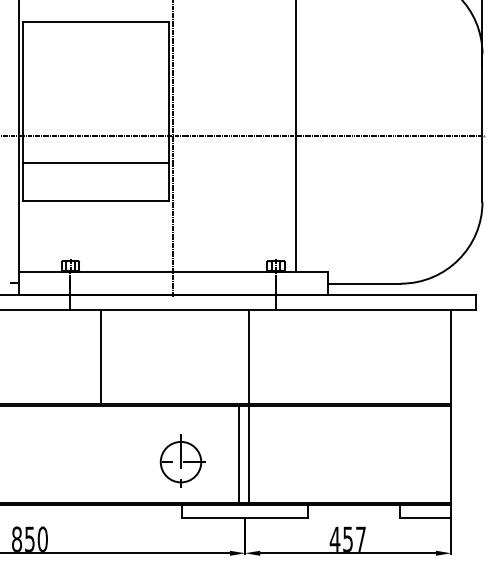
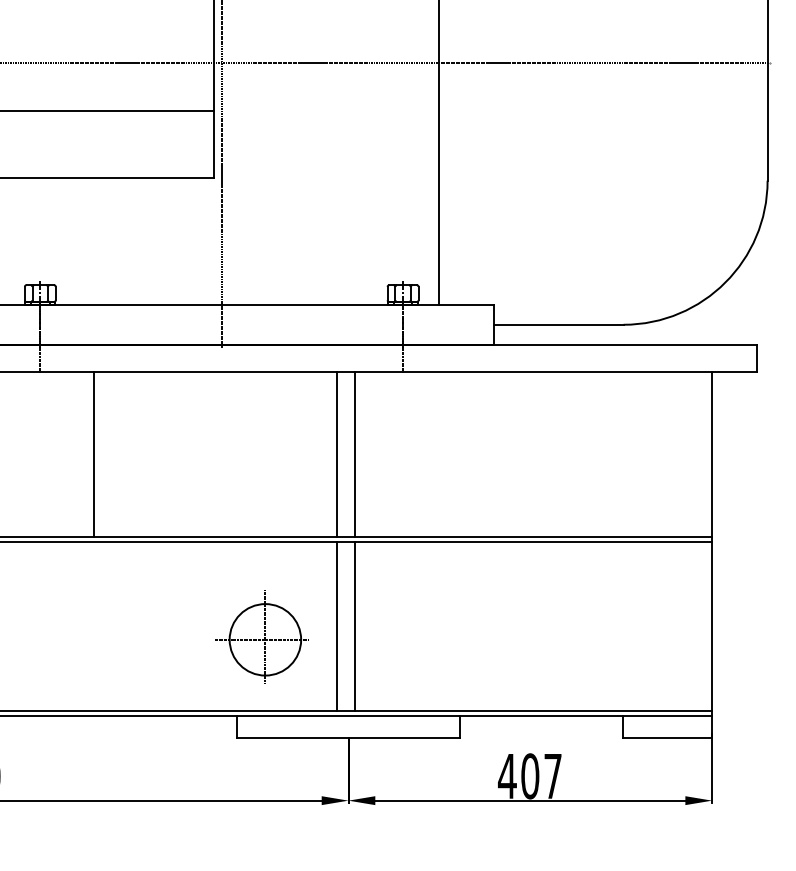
line: (238, 356) -> (336, 453), added
part: (182, 460) -> (268, 636), moved
text: (348, 538) -> (531, 774), 457 -> 407

